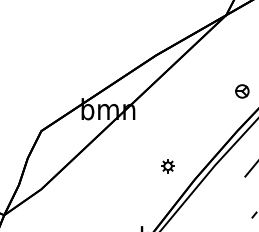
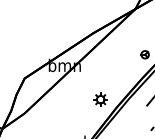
part: (167, 166) -> (100, 99), size x1.67

